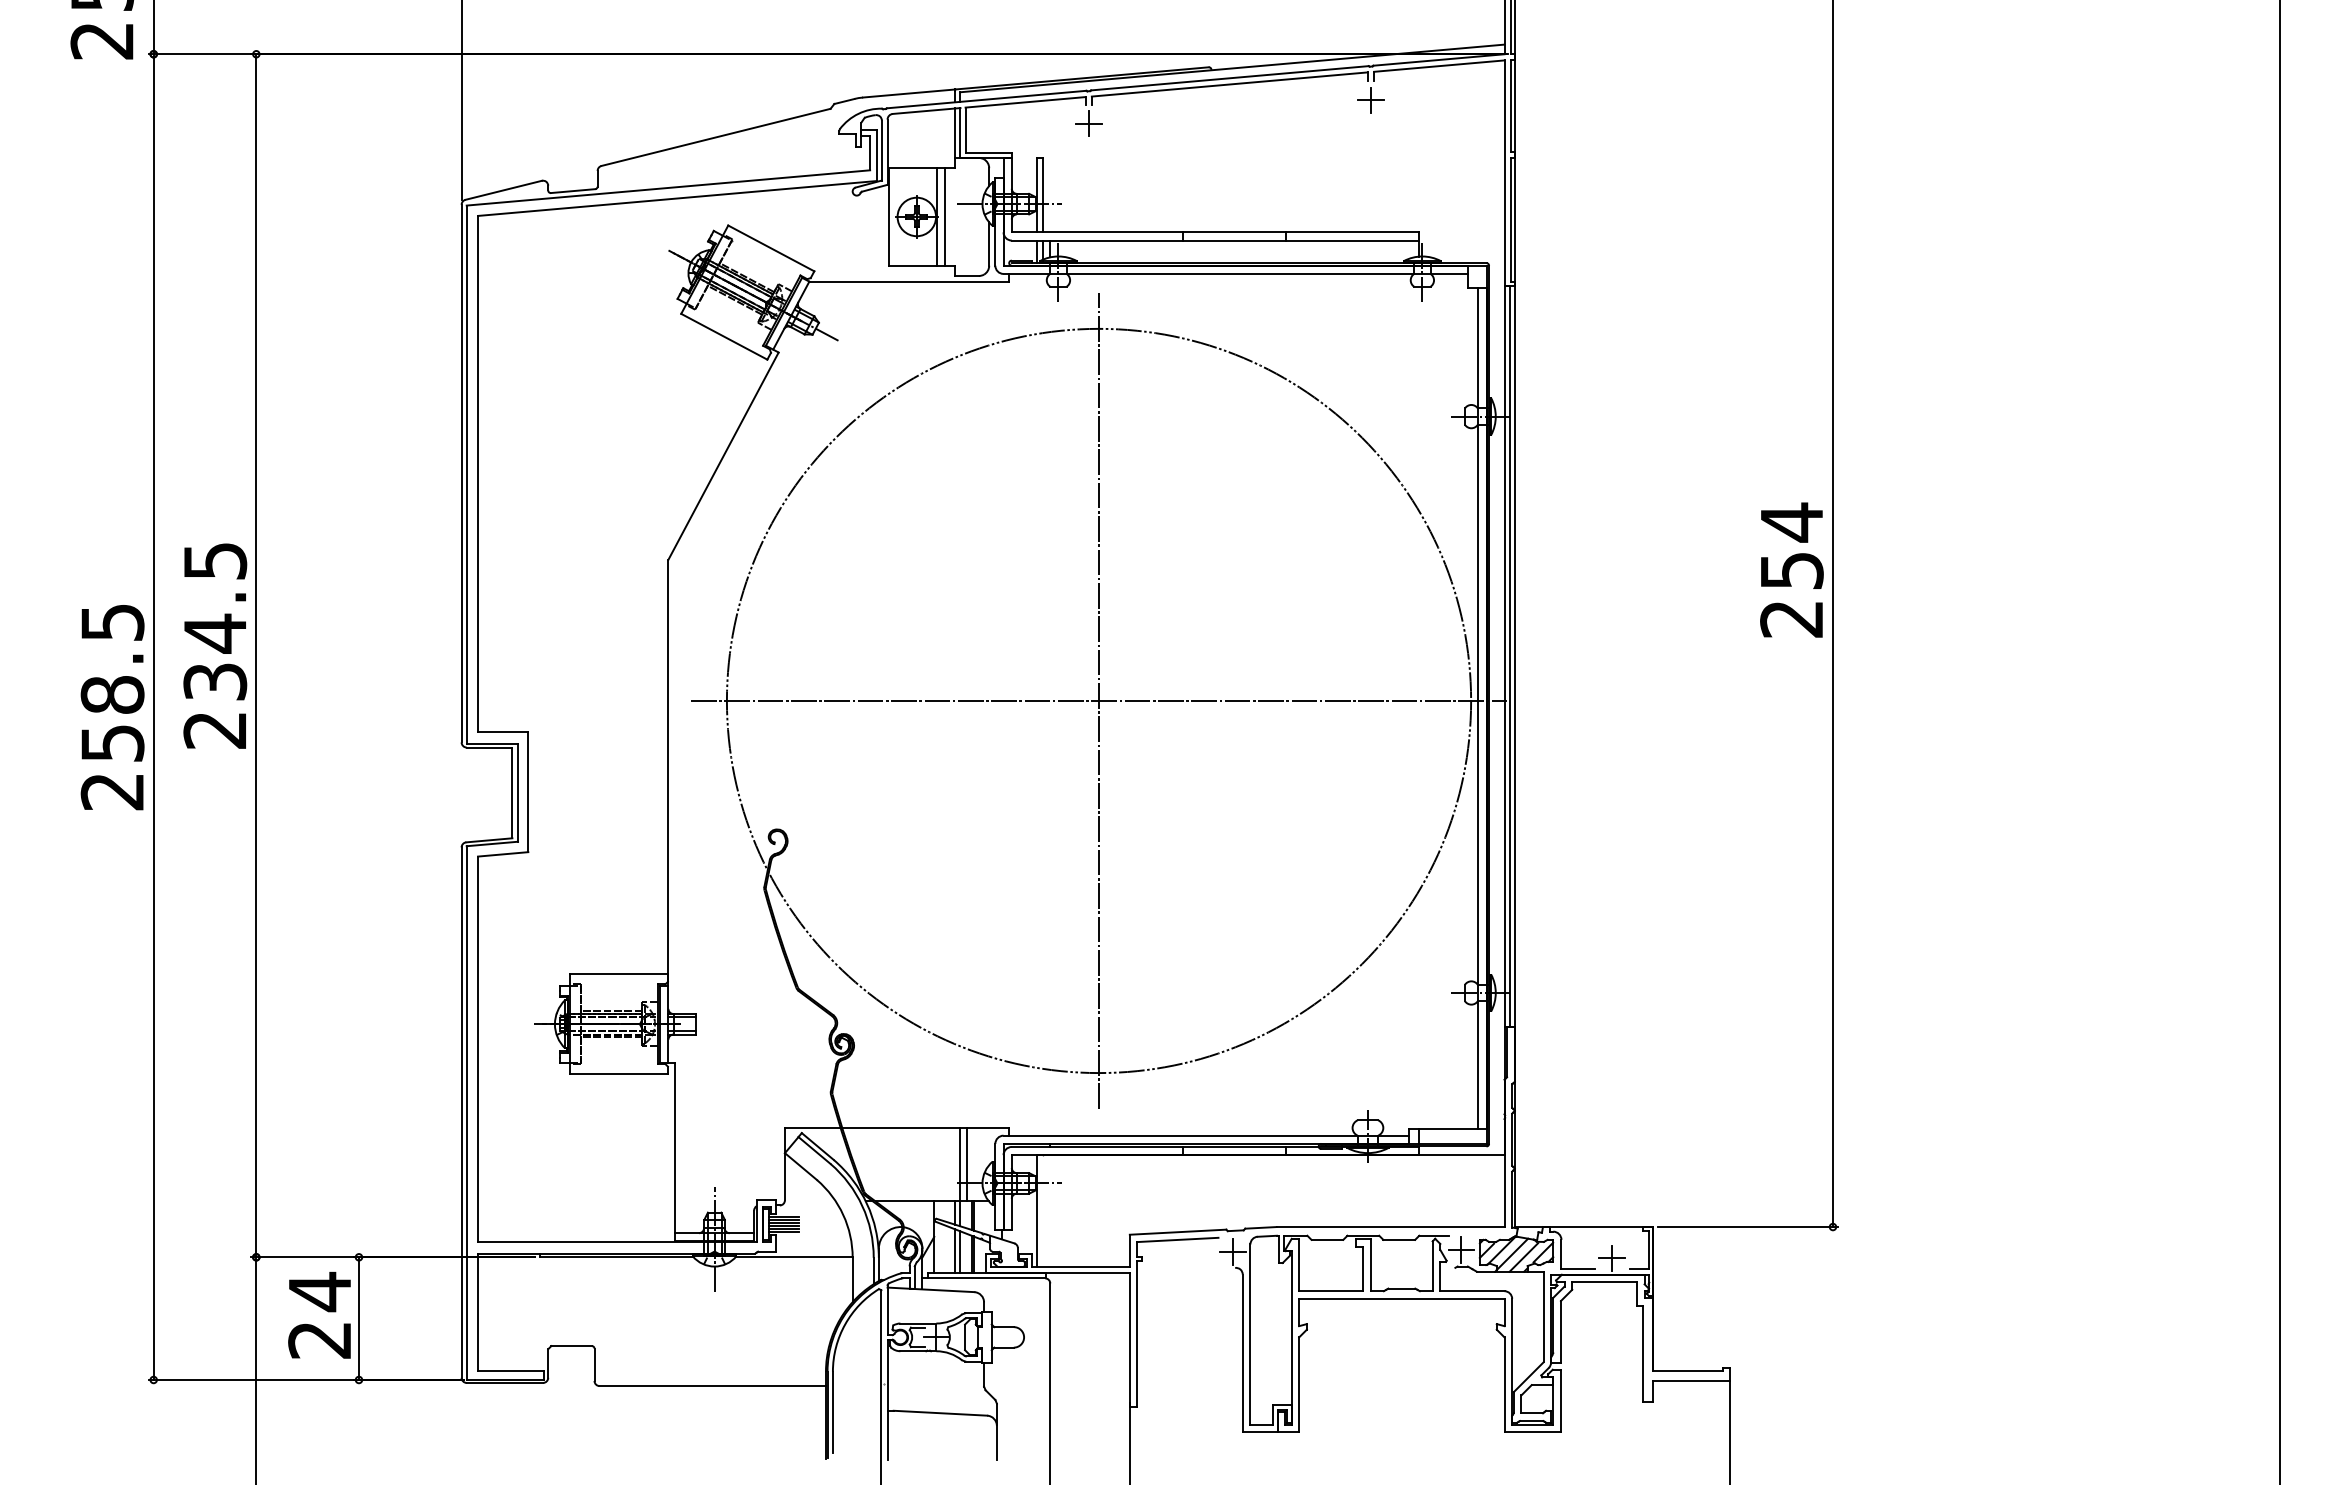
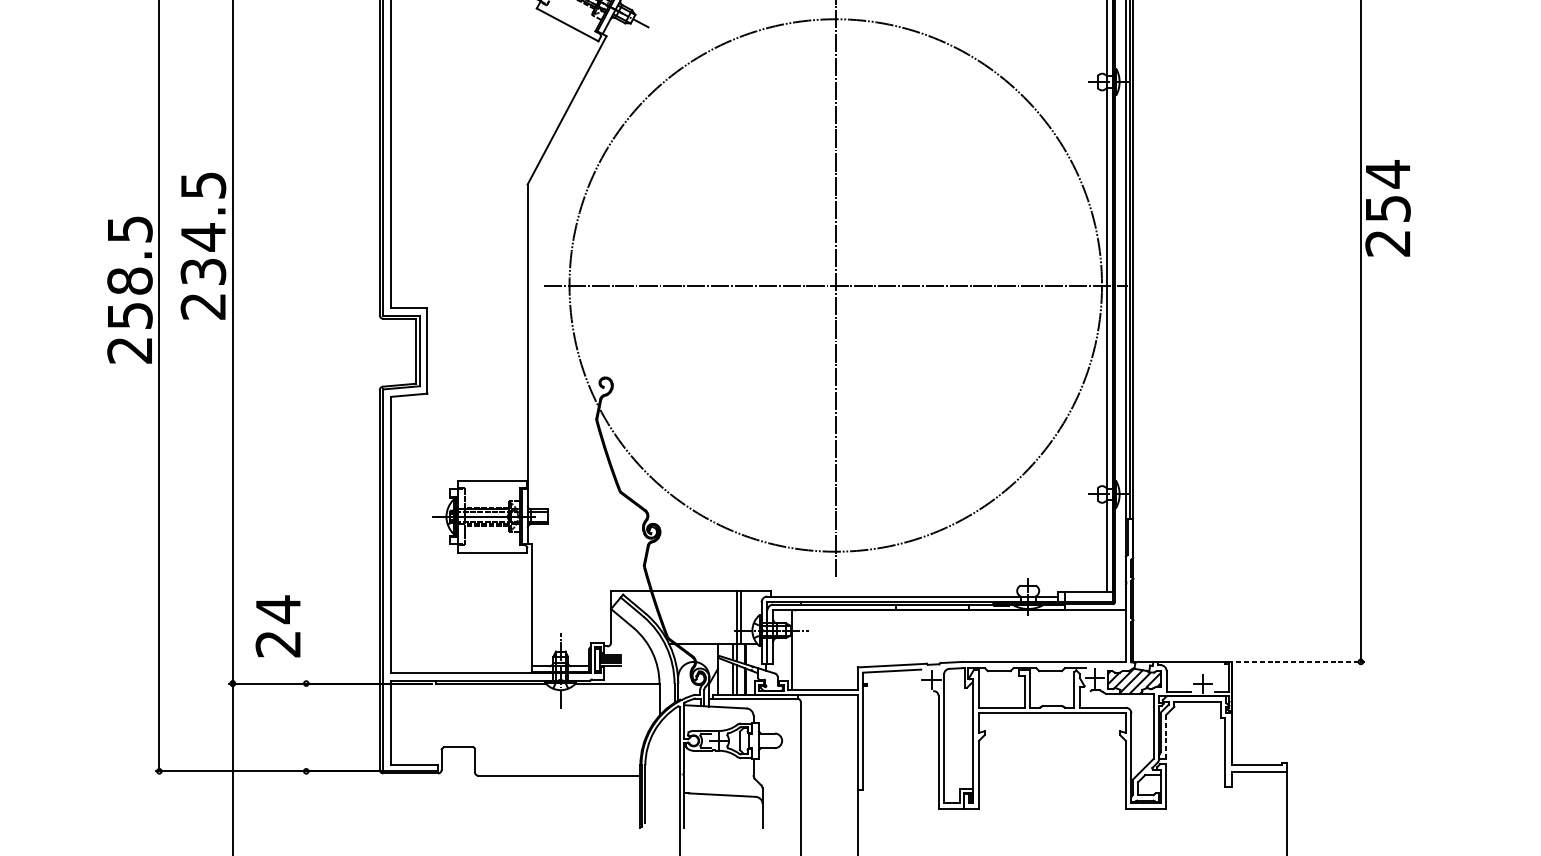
text: (1791, 569) -> (1387, 207), moved
line: (1748, 1227) -> (1300, 662), solid -> dashed
text: (319, 1315) -> (278, 626), moved
line: (358, 1318) -> (305, 727), removed
line: (1560, 1331) -> (1165, 736), solid -> dashed

